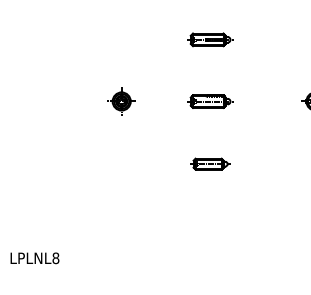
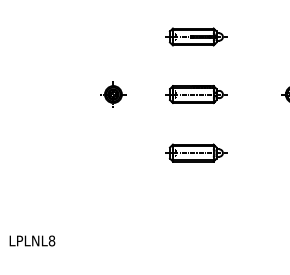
part: (210, 39) -> (196, 36), size x1.43
part: (210, 101) -> (196, 94), size x1.43
part: (210, 163) -> (196, 152), size x1.67

